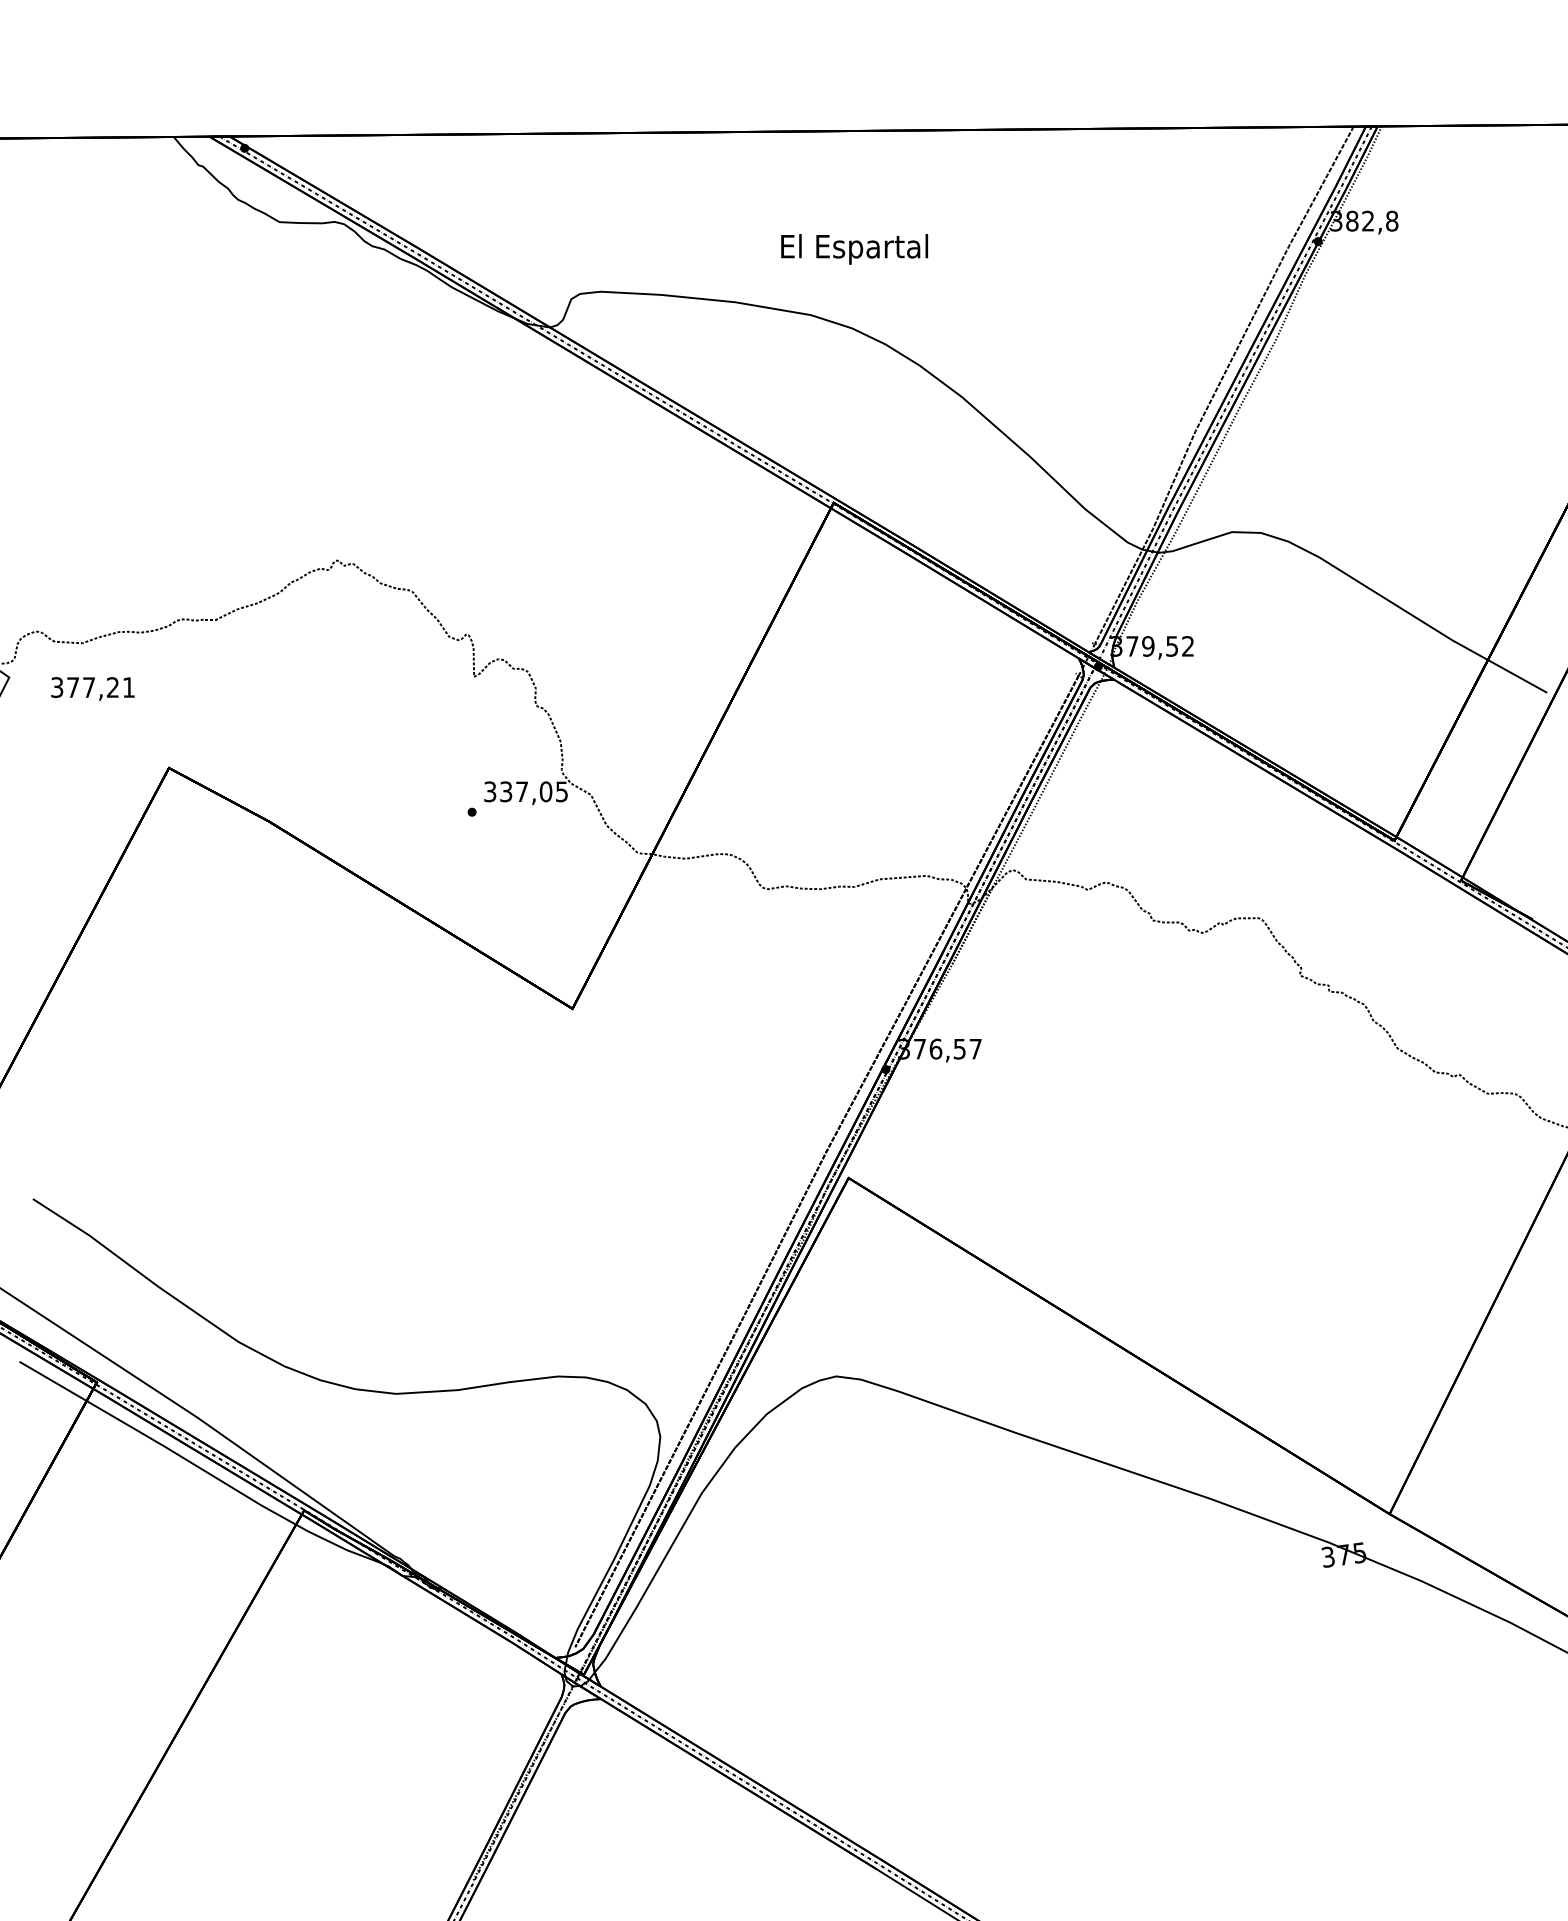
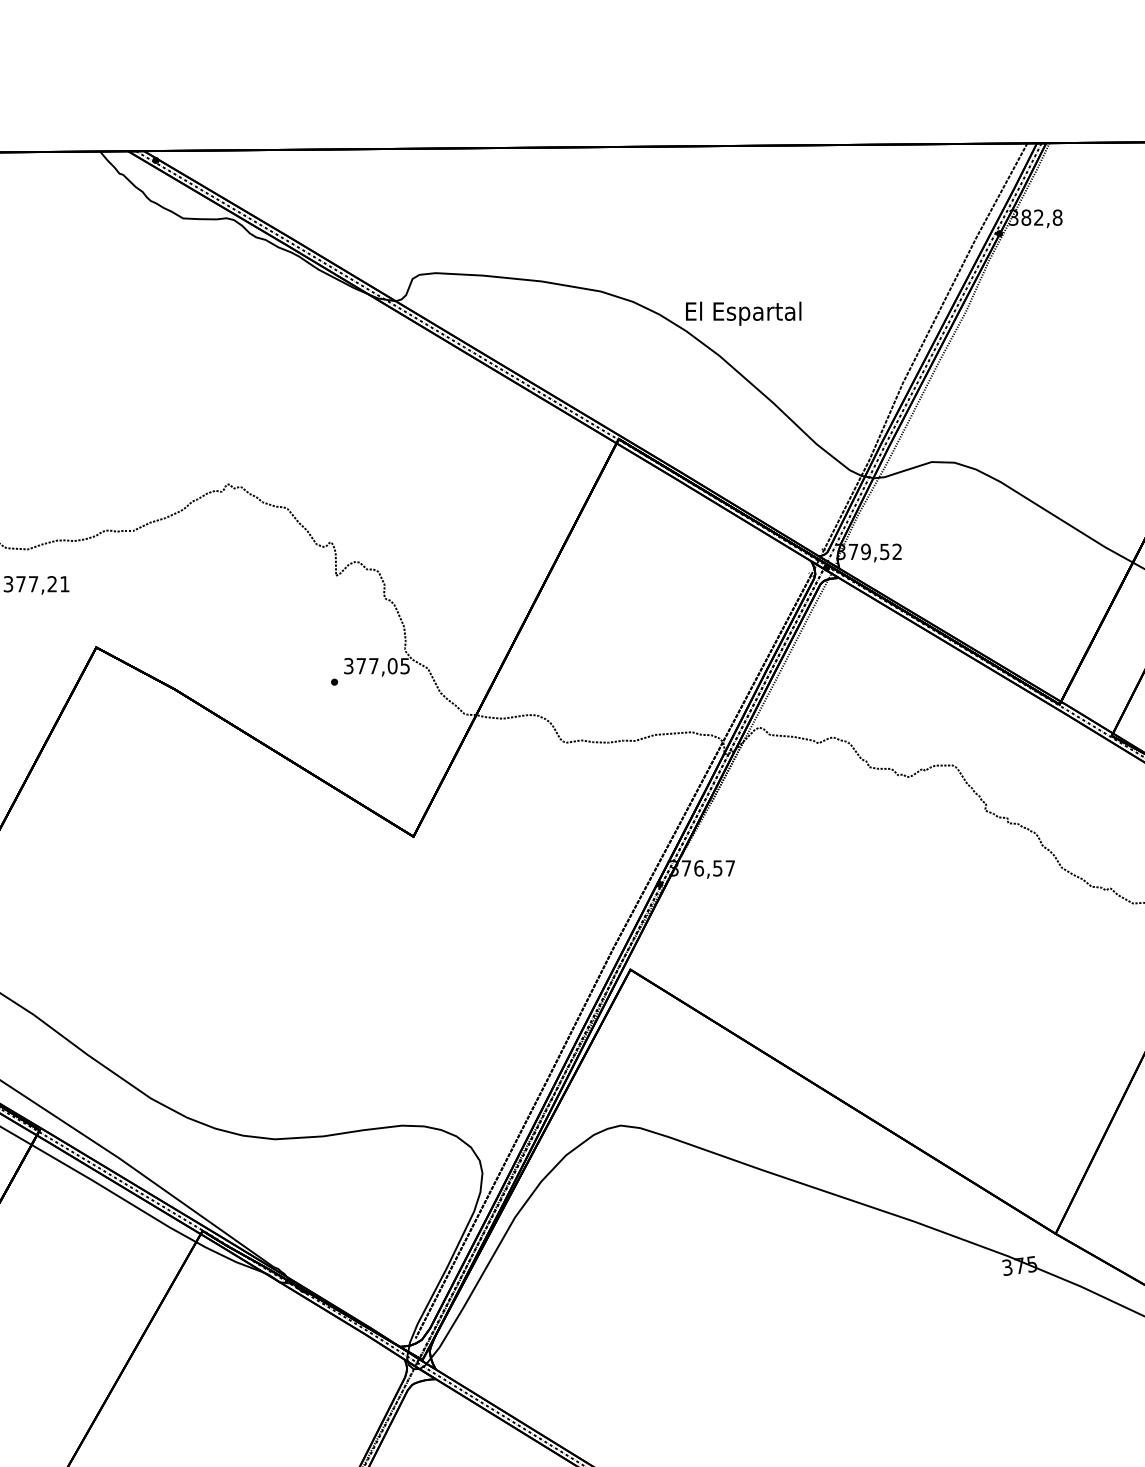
text: (854, 249) -> (743, 313), moved
text: (506, 791) -> (361, 665), 337,05 -> 377,05

